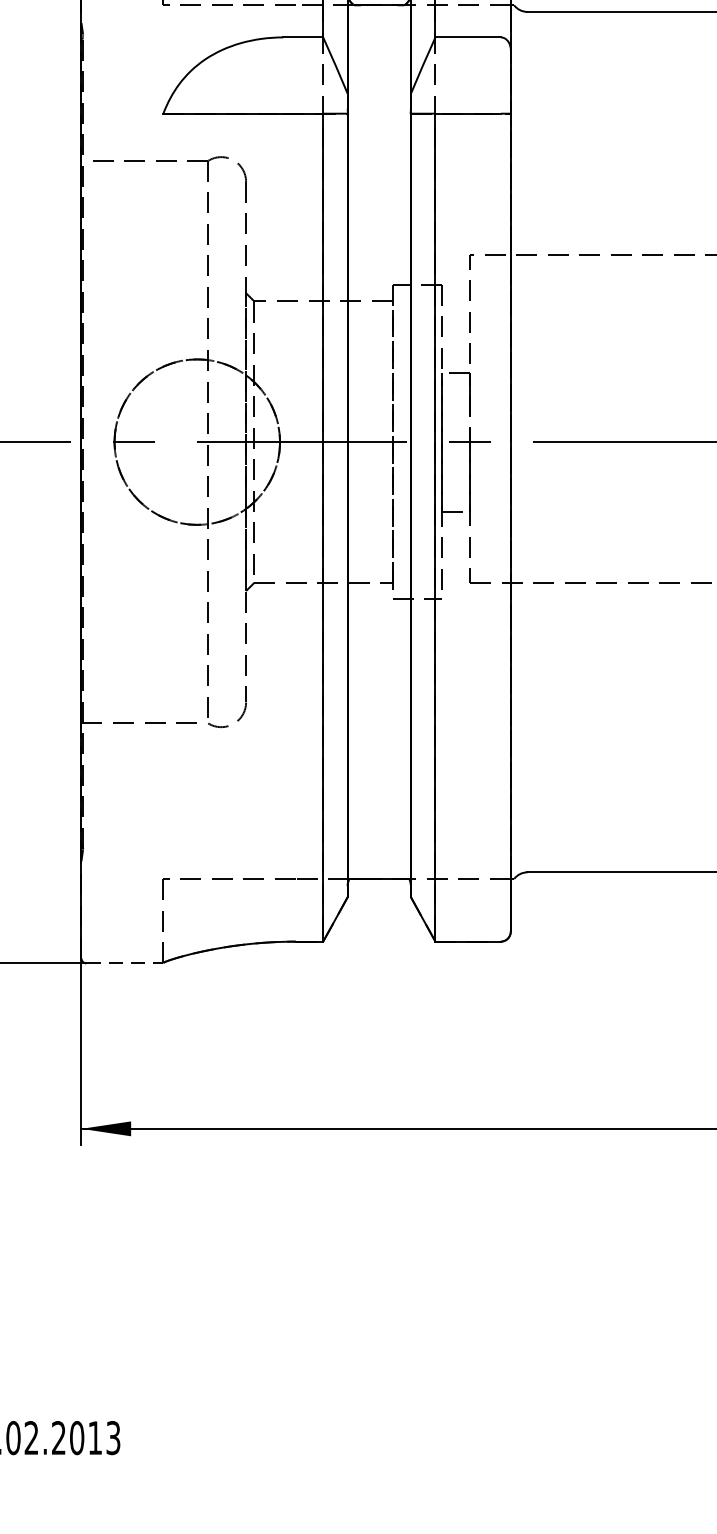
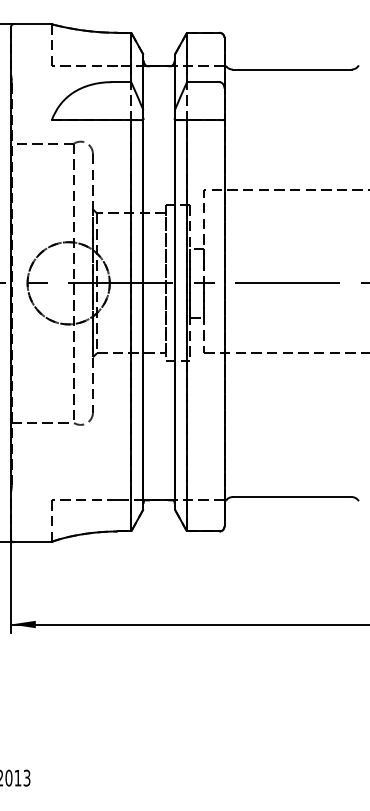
line: (126, 963) -> (33, 542), dashed -> solid

